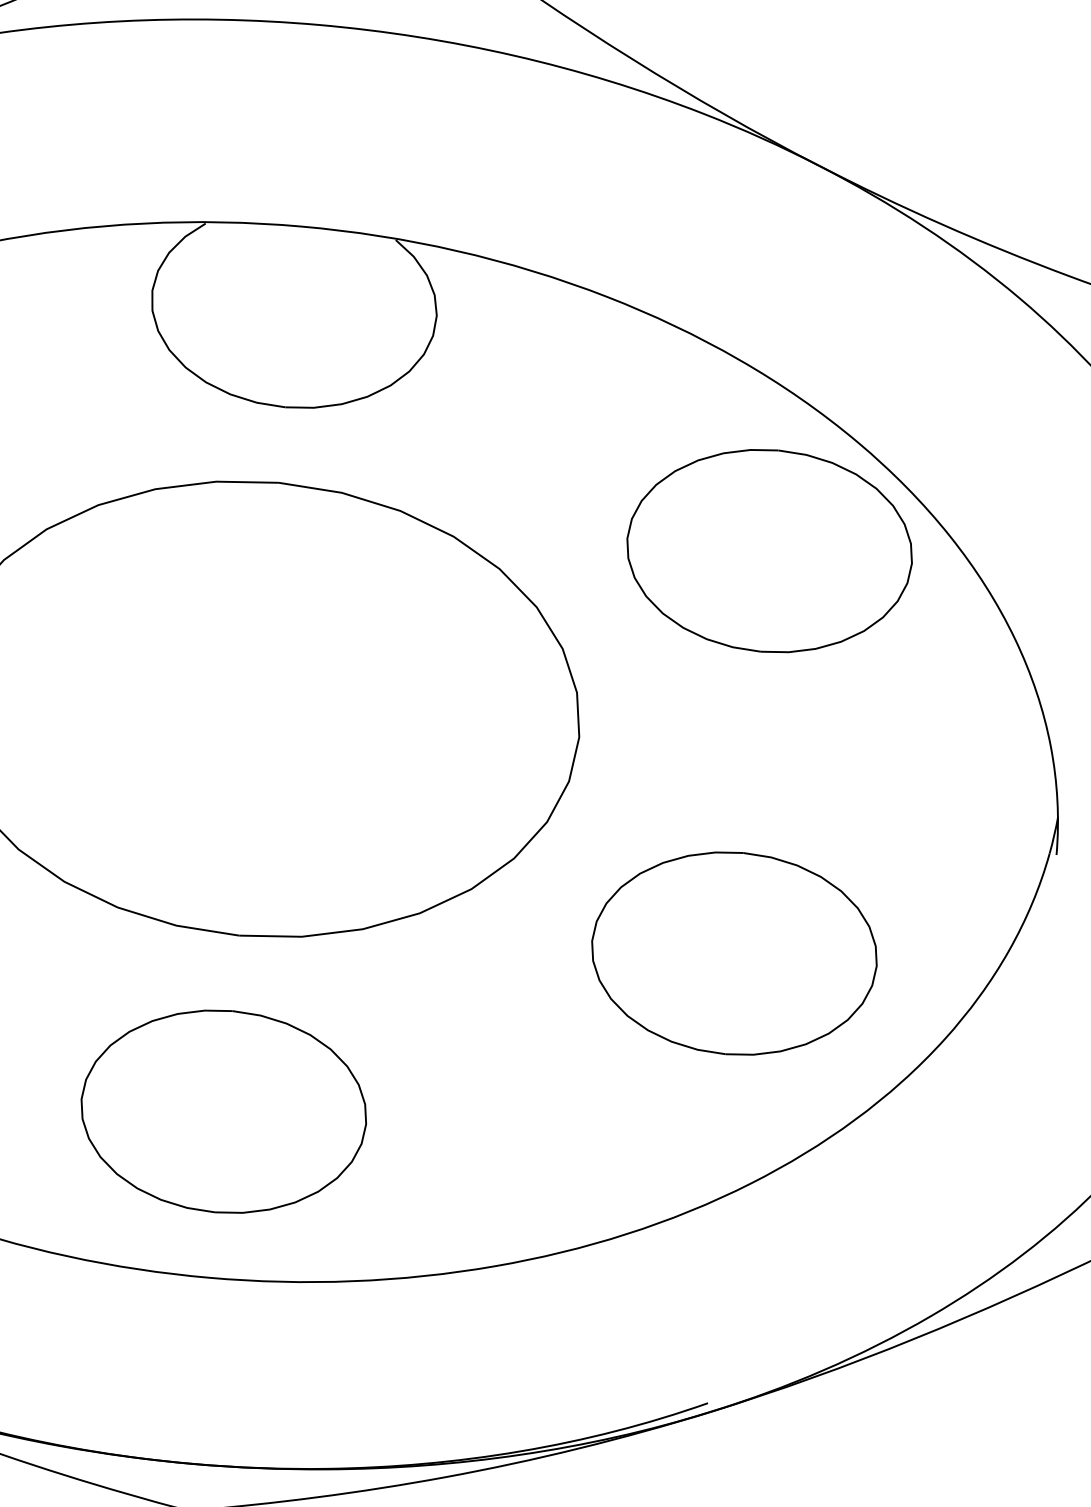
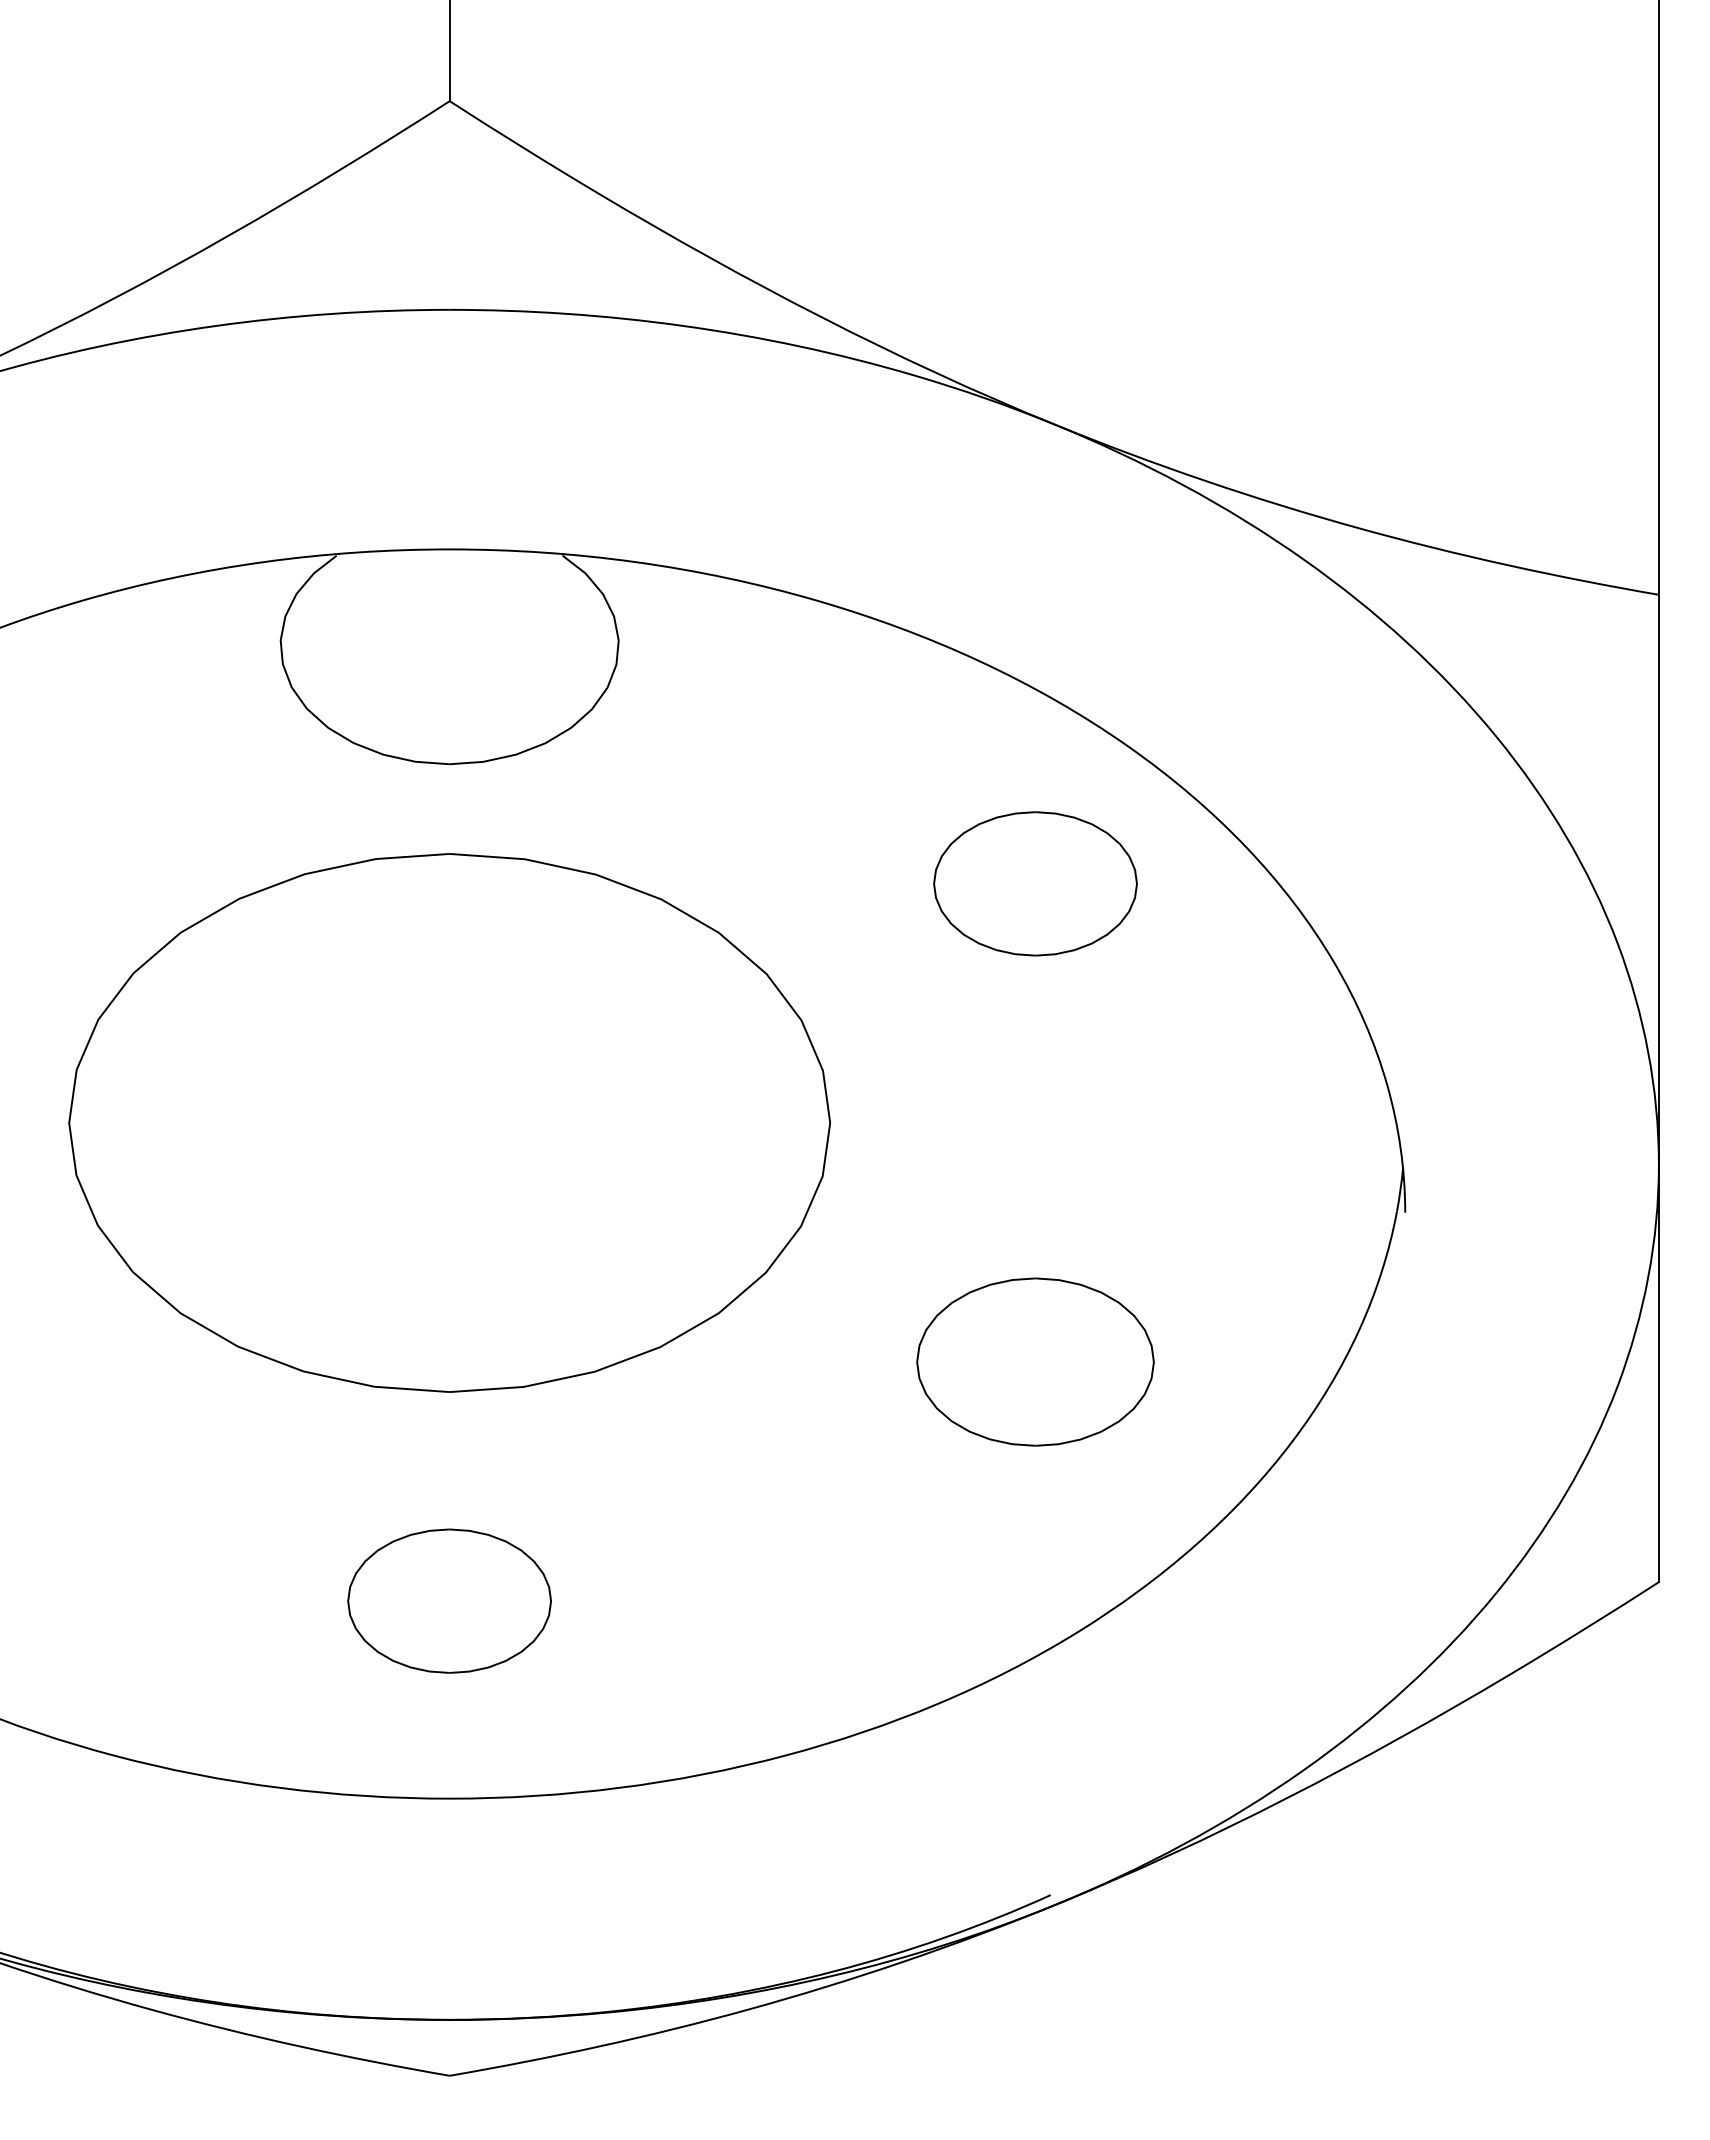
part: (769, 550) -> (1035, 883), size x0.6
part: (734, 953) -> (1035, 1361), size x0.7
part: (223, 1111) -> (449, 1600), size x0.6

